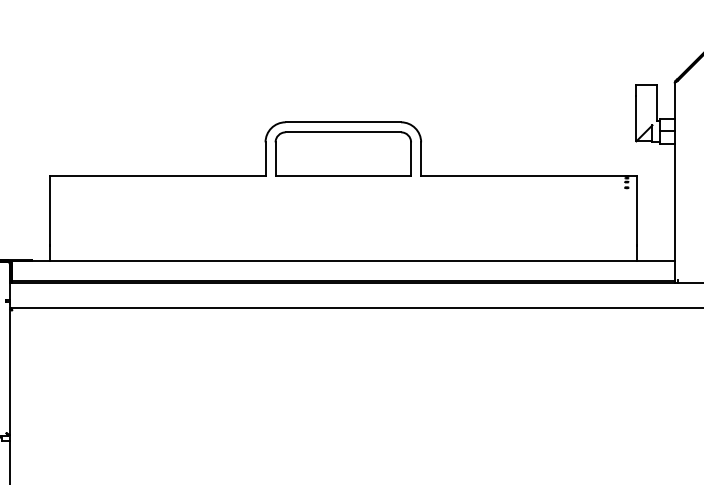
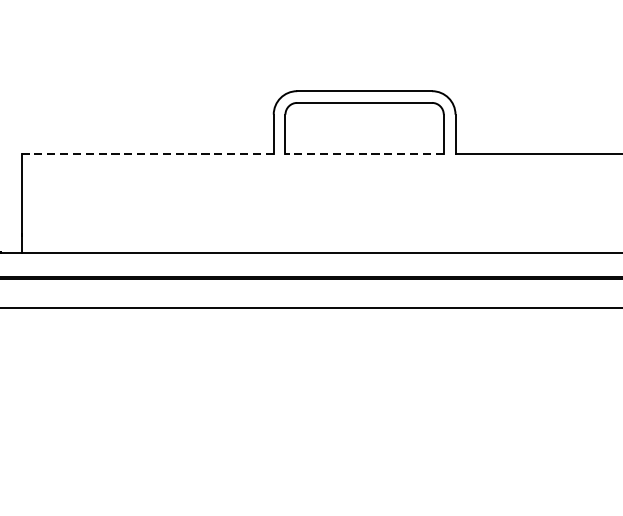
line: (157, 176) -> (147, 154), solid -> dashed
line: (343, 176) -> (364, 154), solid -> dashed

